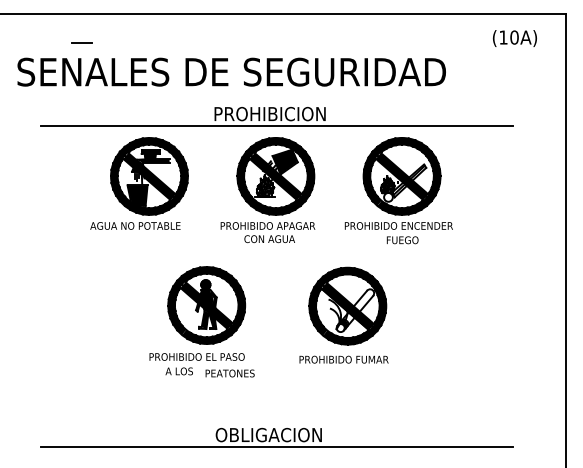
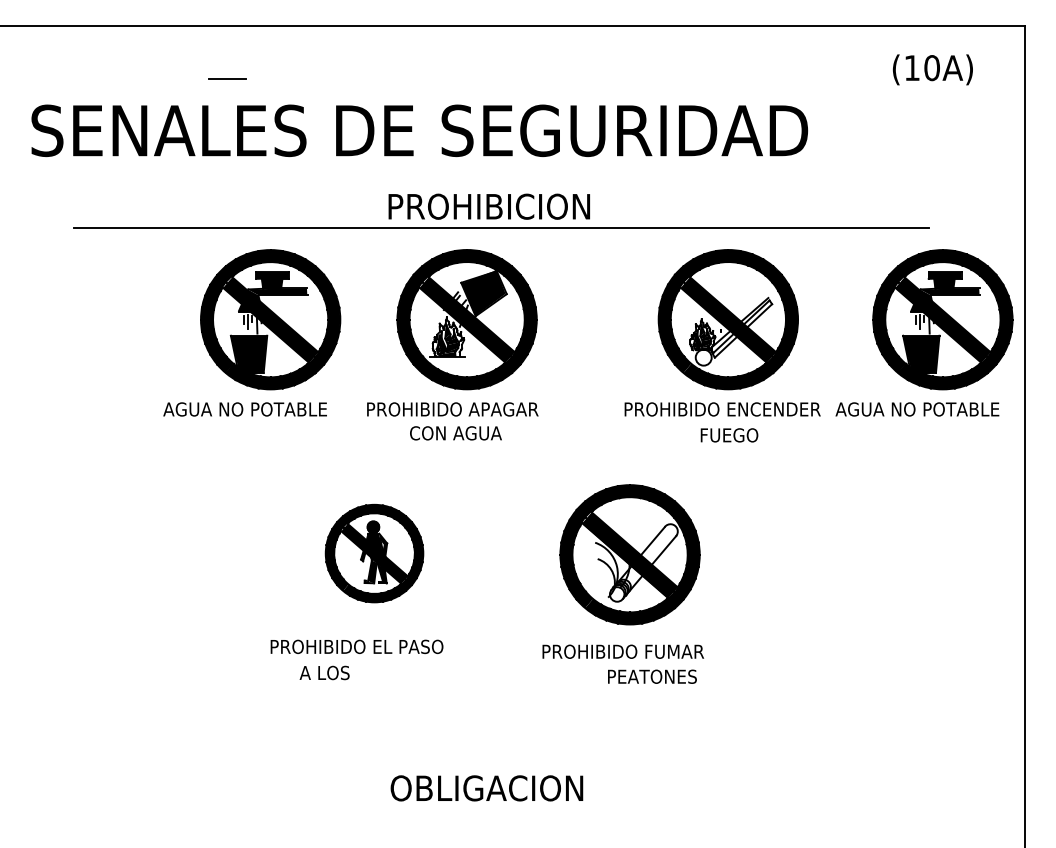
line: (81, 42) -> (227, 78), moved
part: (510, 183) -> (924, 332), added
part: (267, 190) -> (451, 345), moved
part: (206, 305) -> (373, 553), size x0.7
text: (229, 373) -> (651, 676), moved
line: (276, 446) -> (500, 809), removed

